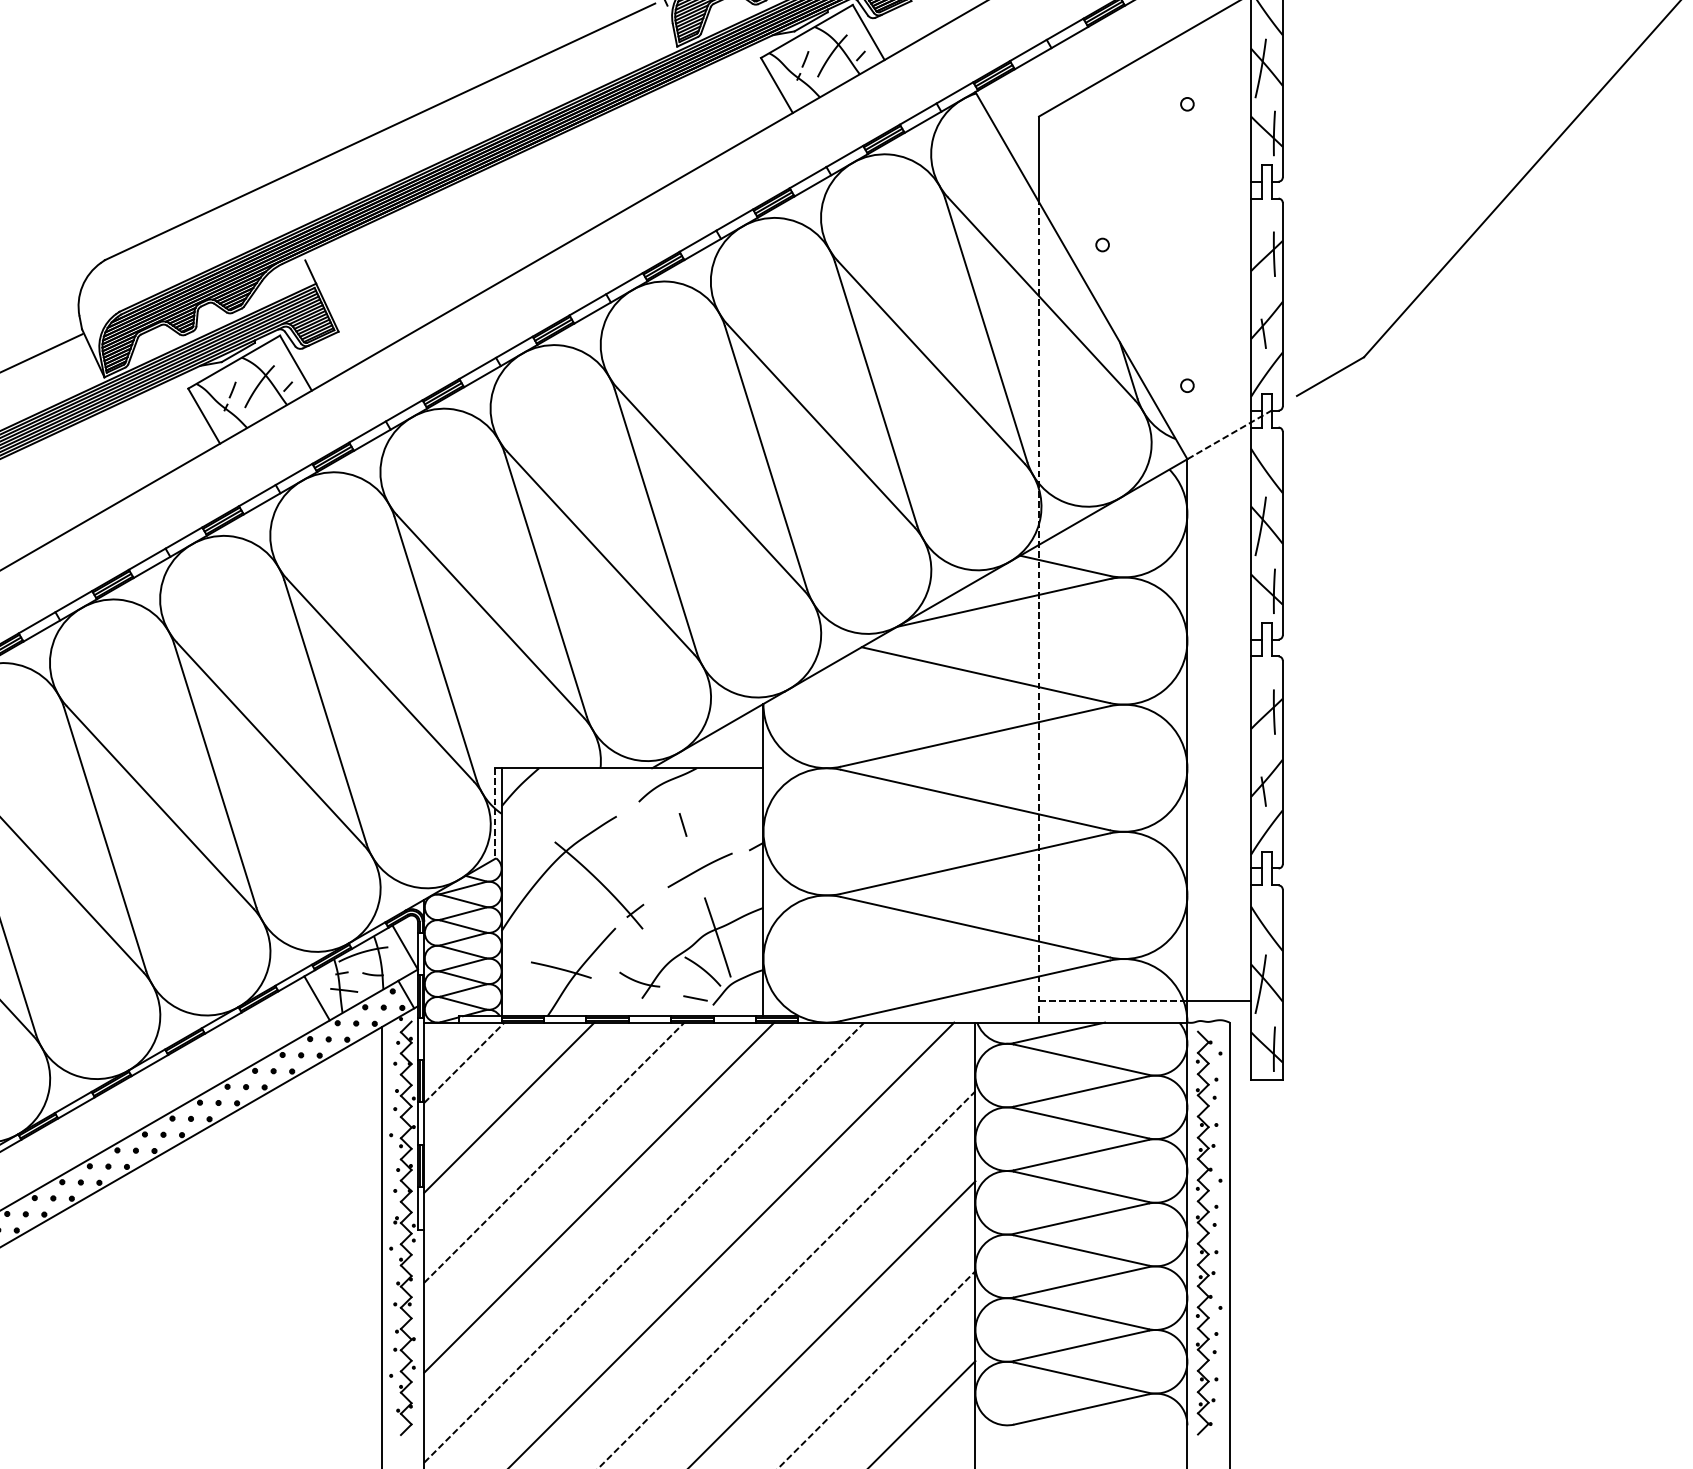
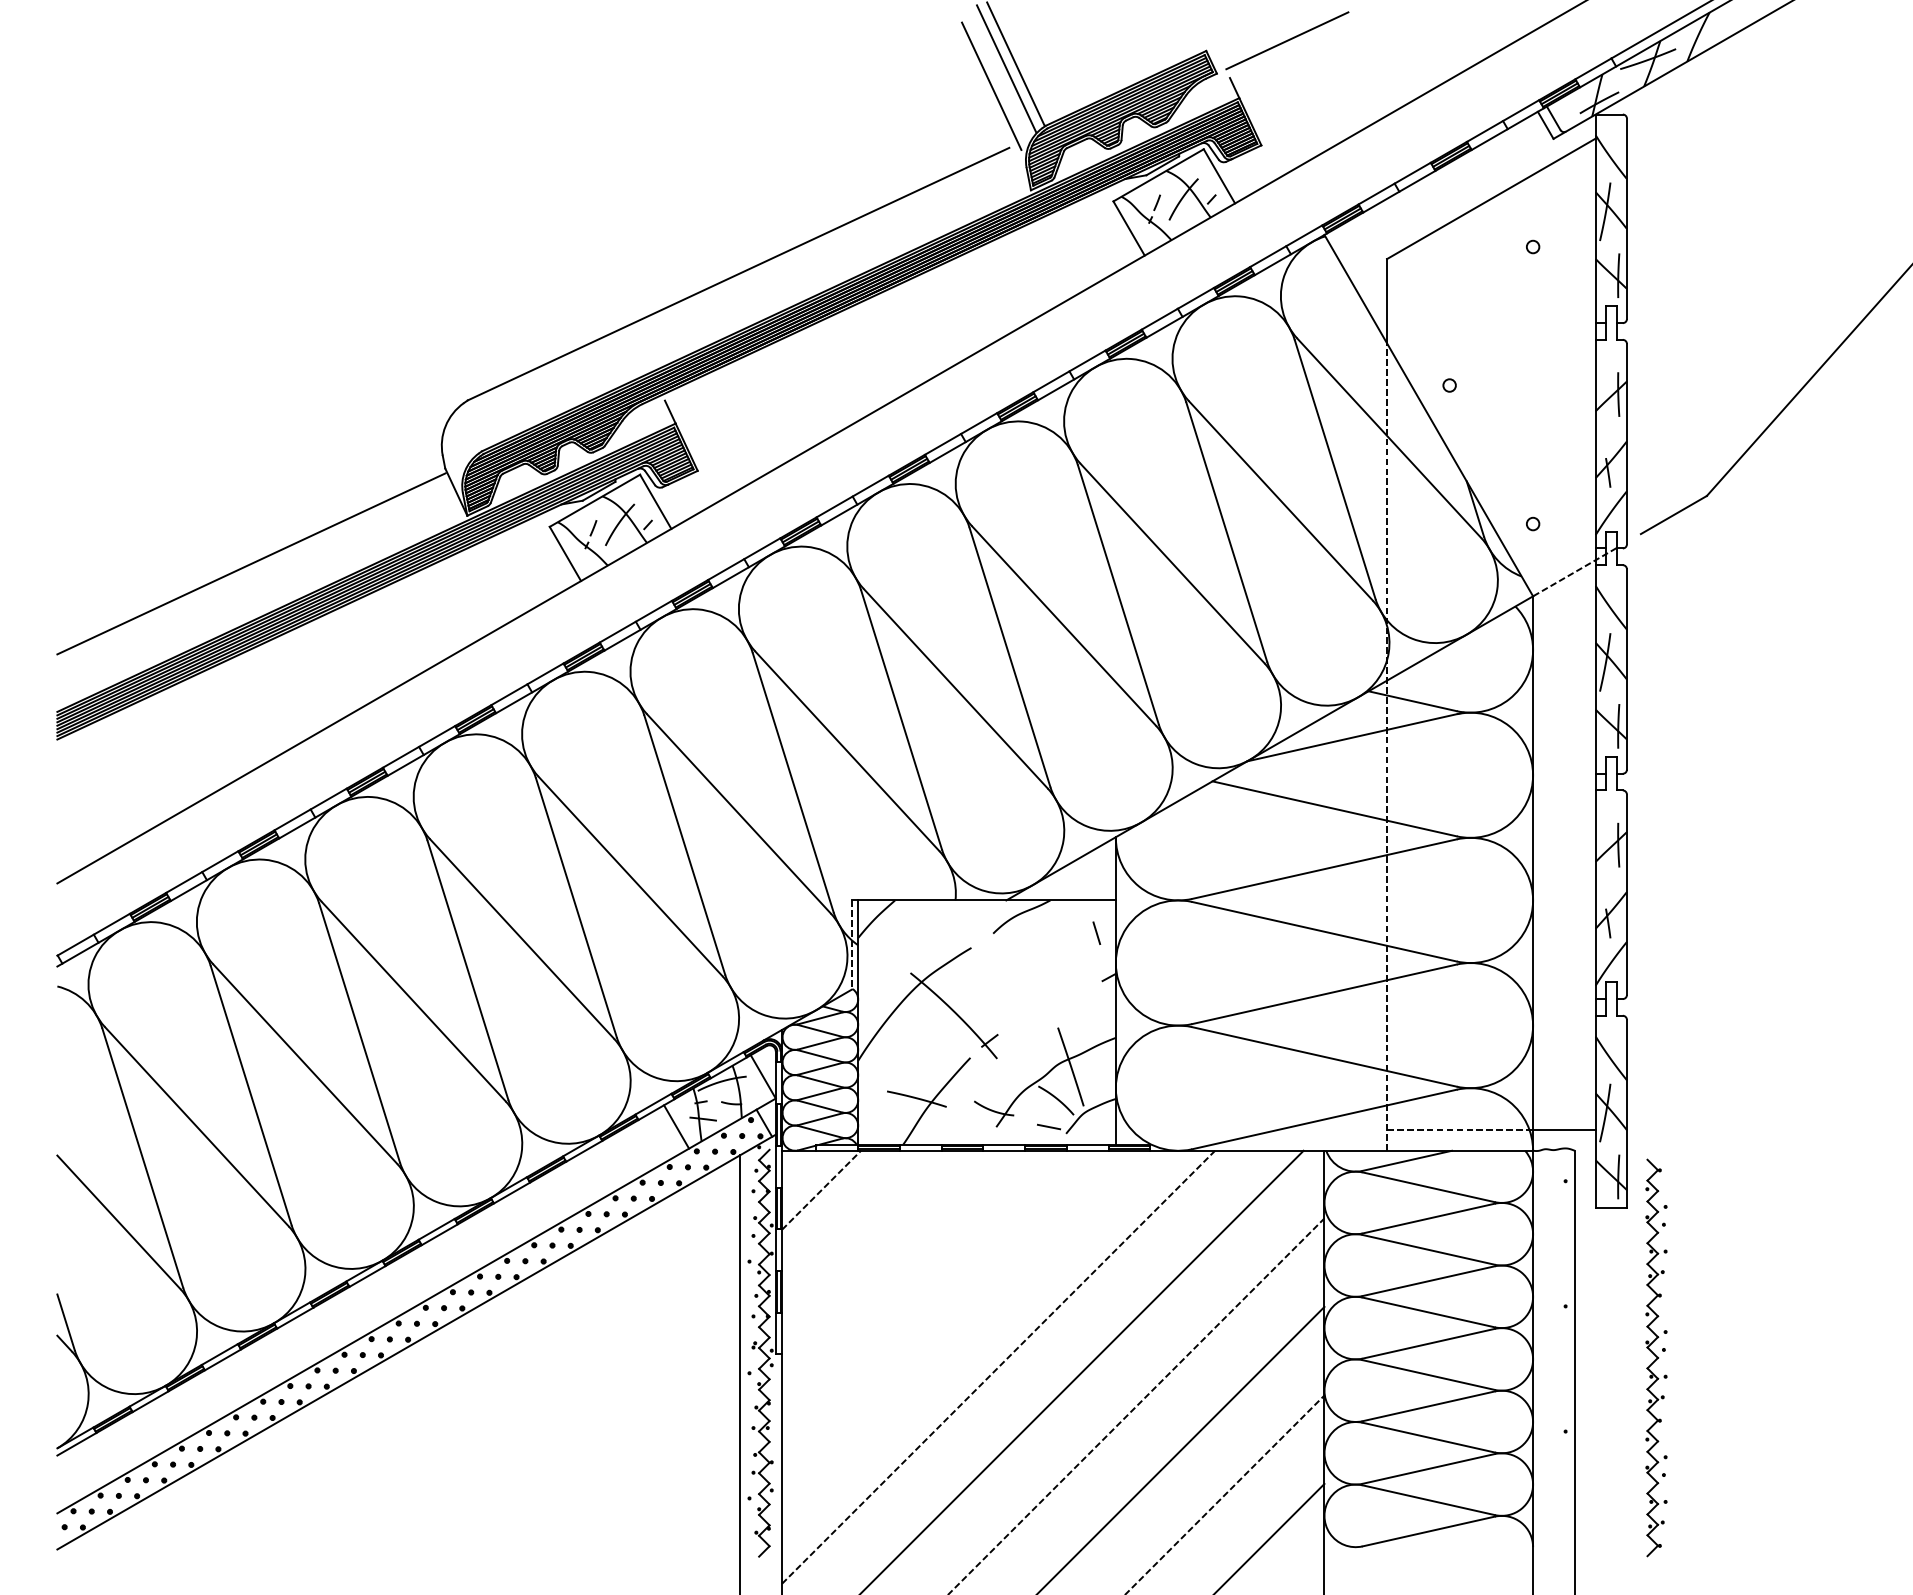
line: (682, 824) -> (1096, 932), moved
curve: (700, 869) -> (1053, 1000), removed
line: (509, 1107) -> (865, 1234), removed
line: (554, 1152) -> (910, 1278), removed
line: (599, 1197) -> (954, 1322), removed
part: (1207, 1232) -> (1656, 1357), moved

